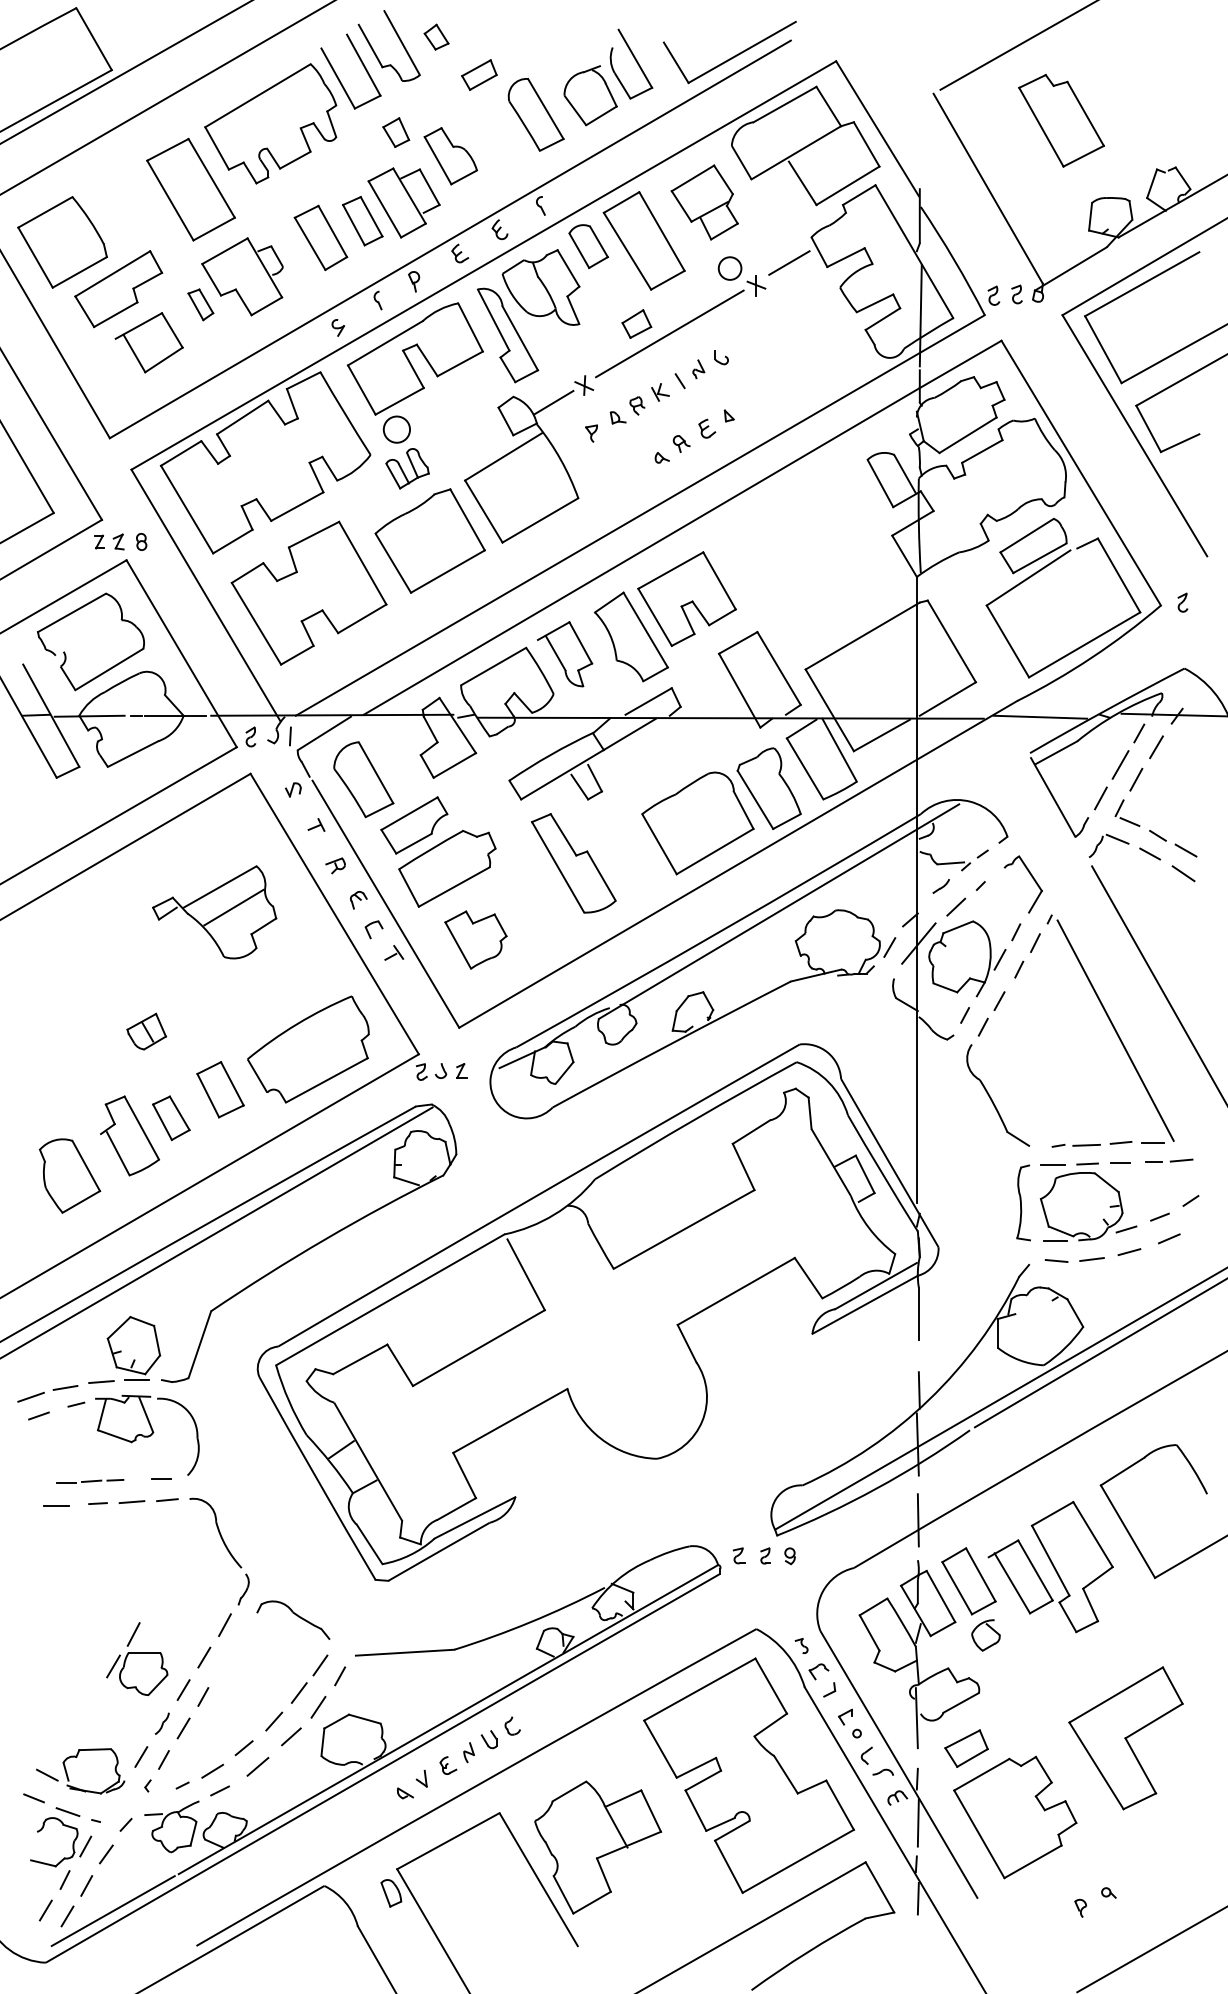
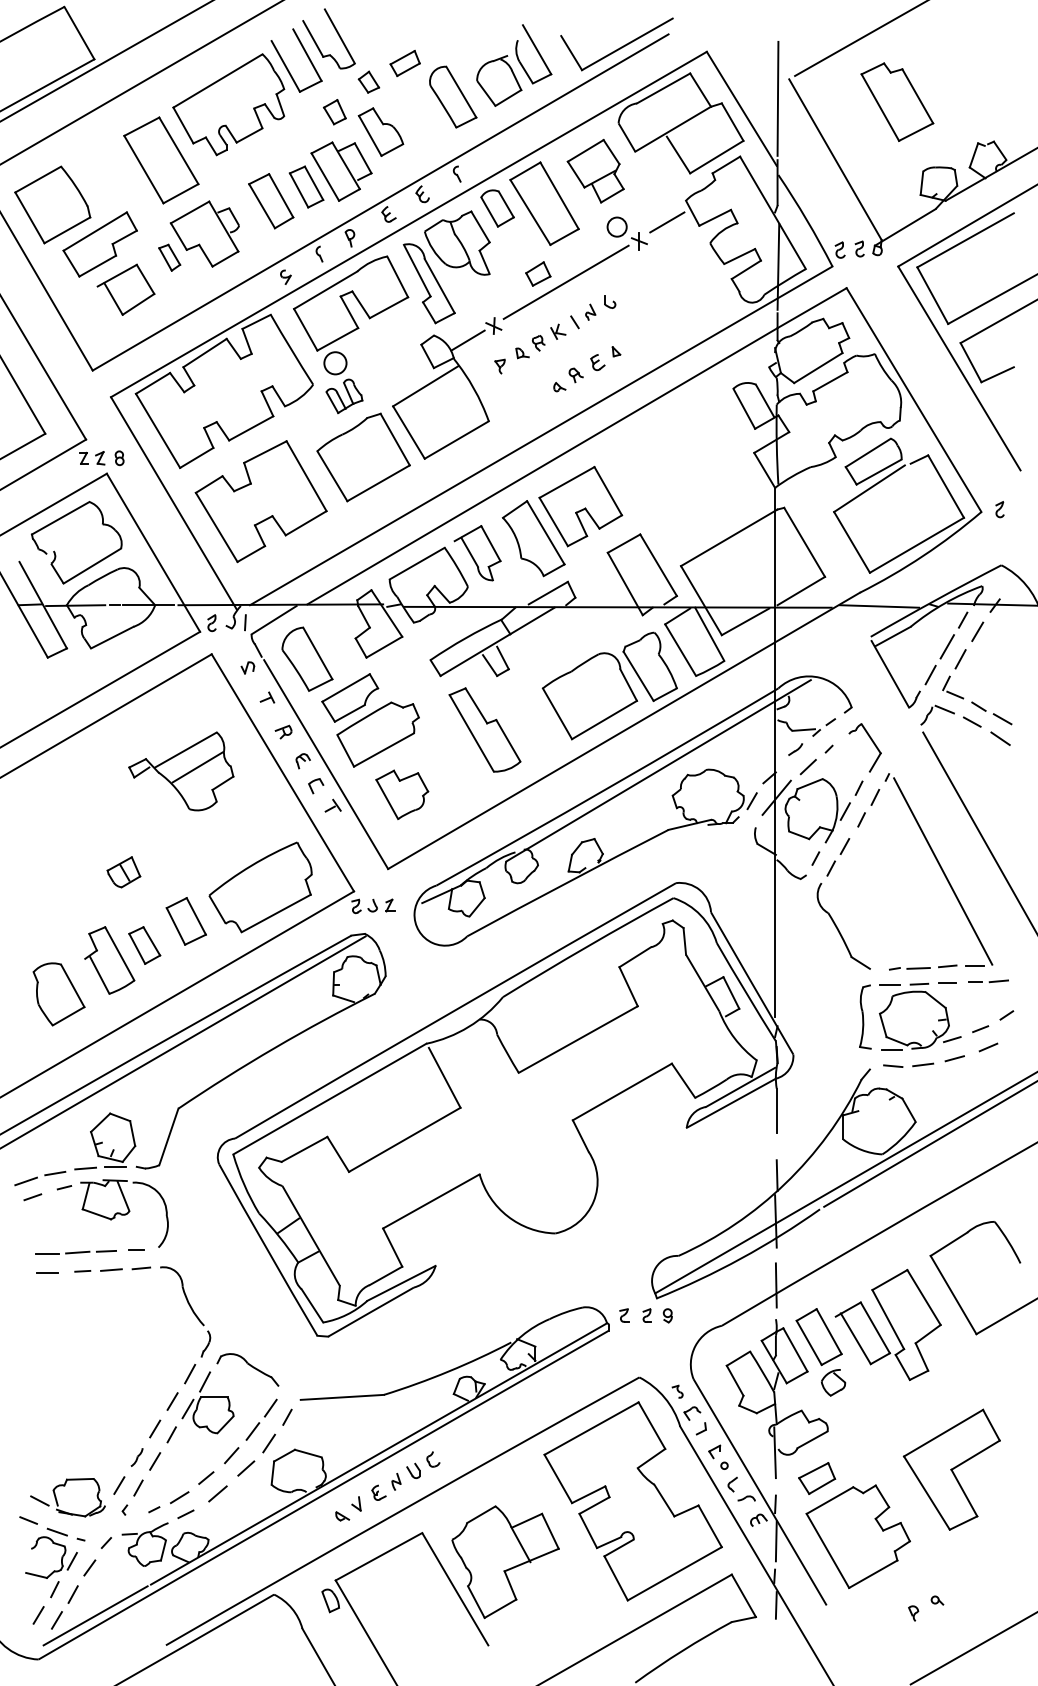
part: (436, 36) -> (368, 81), moved
line: (919, 116) -> (777, 98), added
part: (90, 1480) -> (76, 1251), size x1.43
part: (137, 1659) -> (208, 1403), moved

